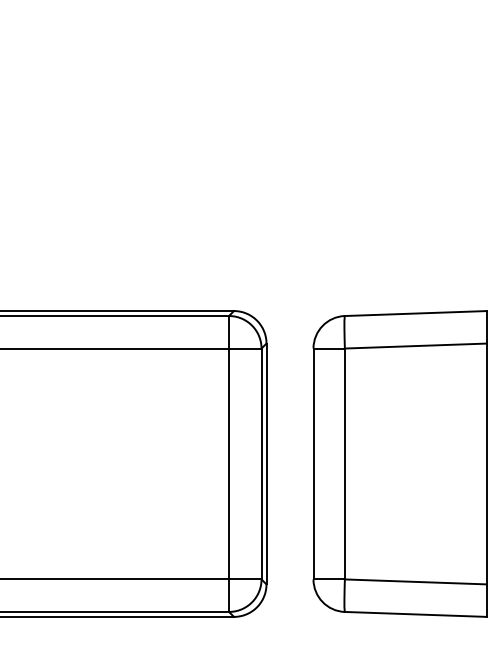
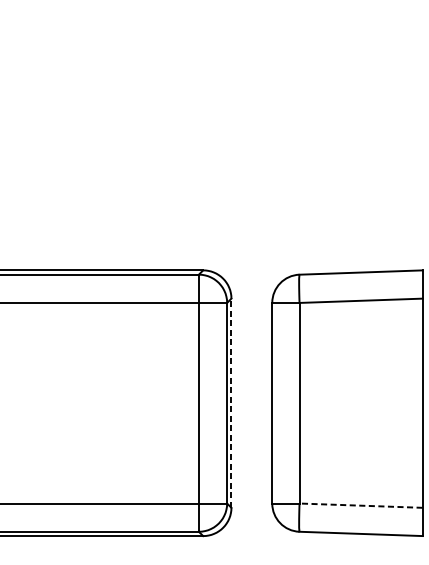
line: (266, 463) -> (231, 402), solid -> dashed
line: (415, 581) -> (360, 505), solid -> dashed

